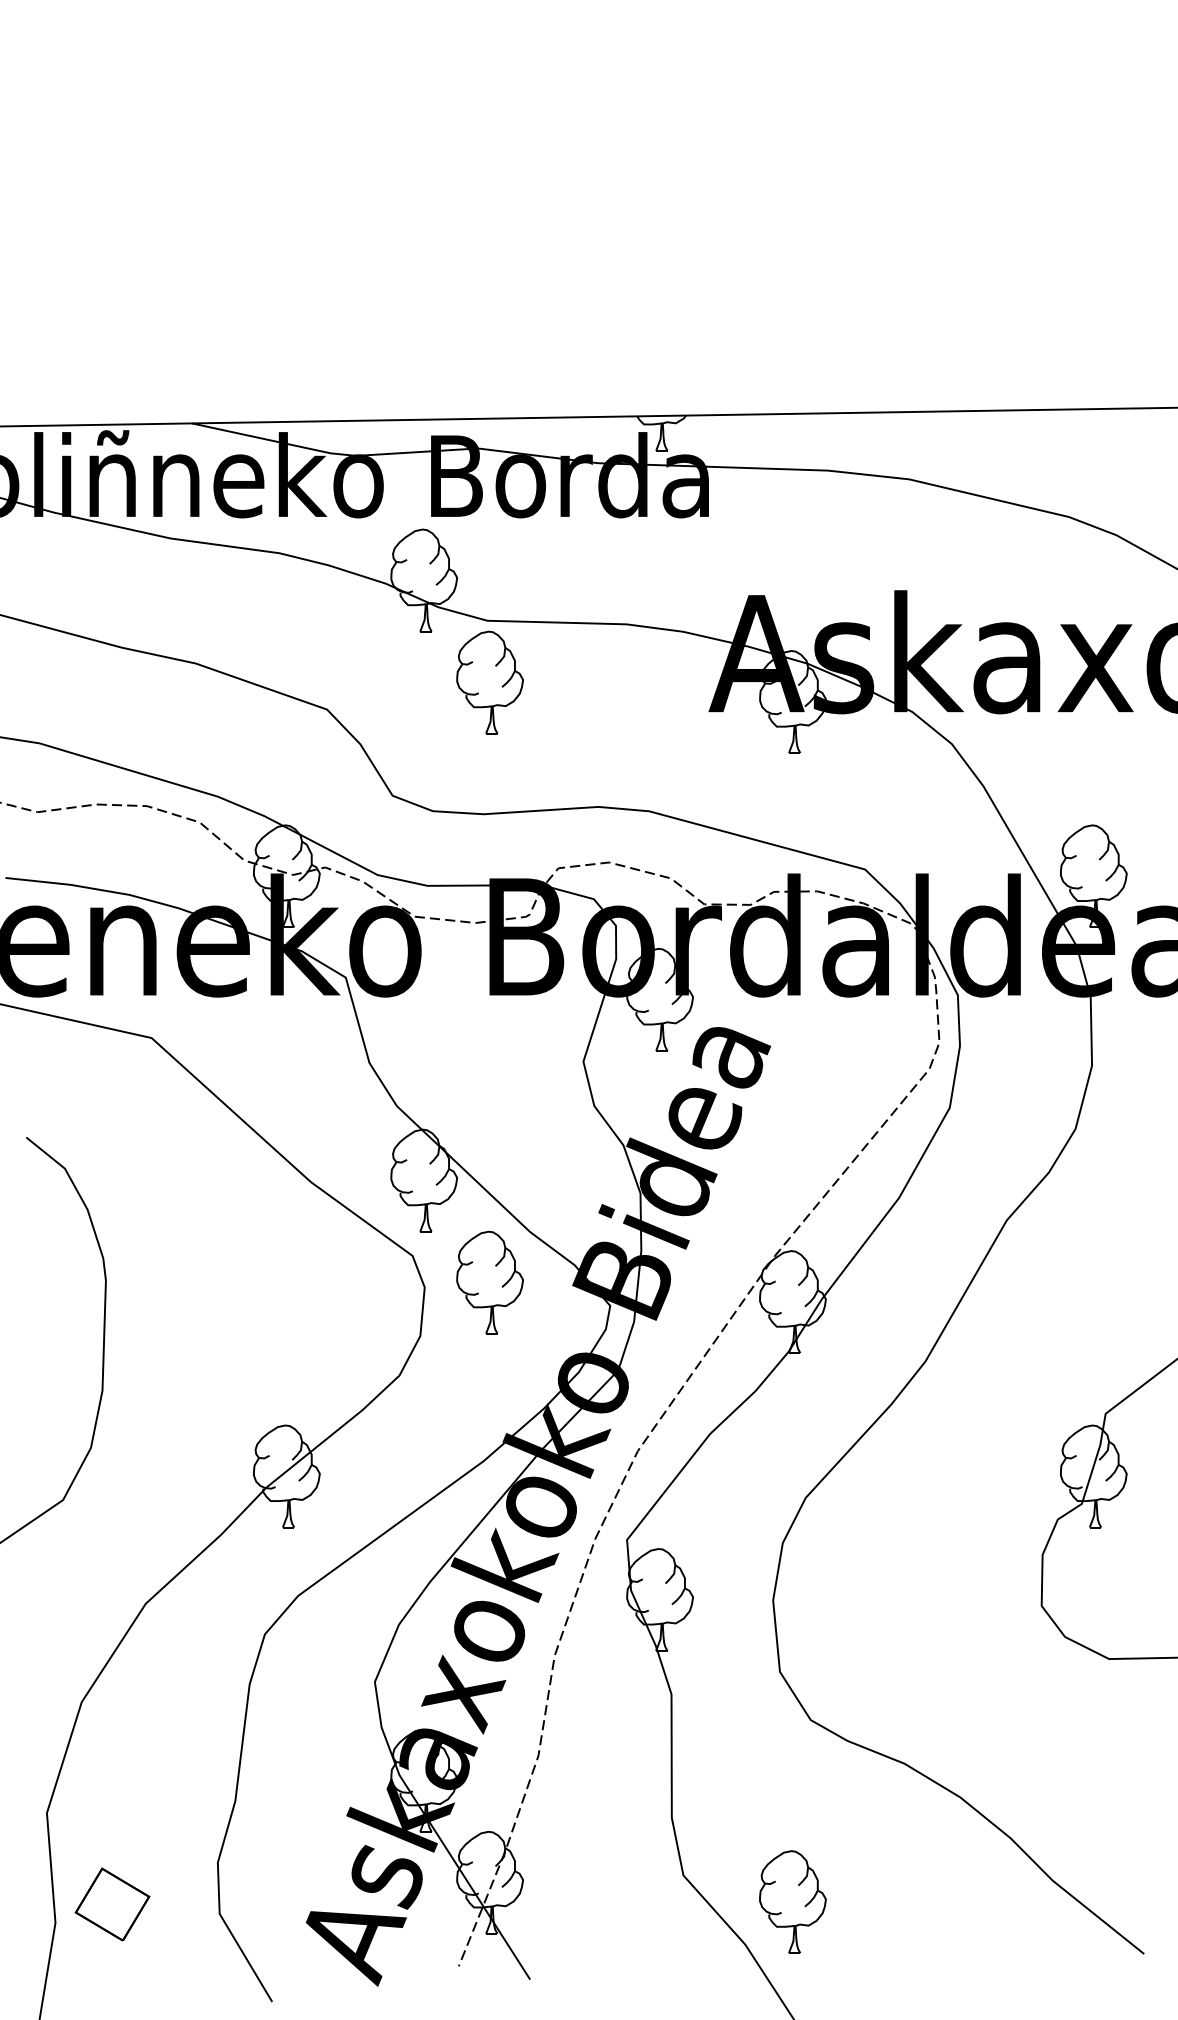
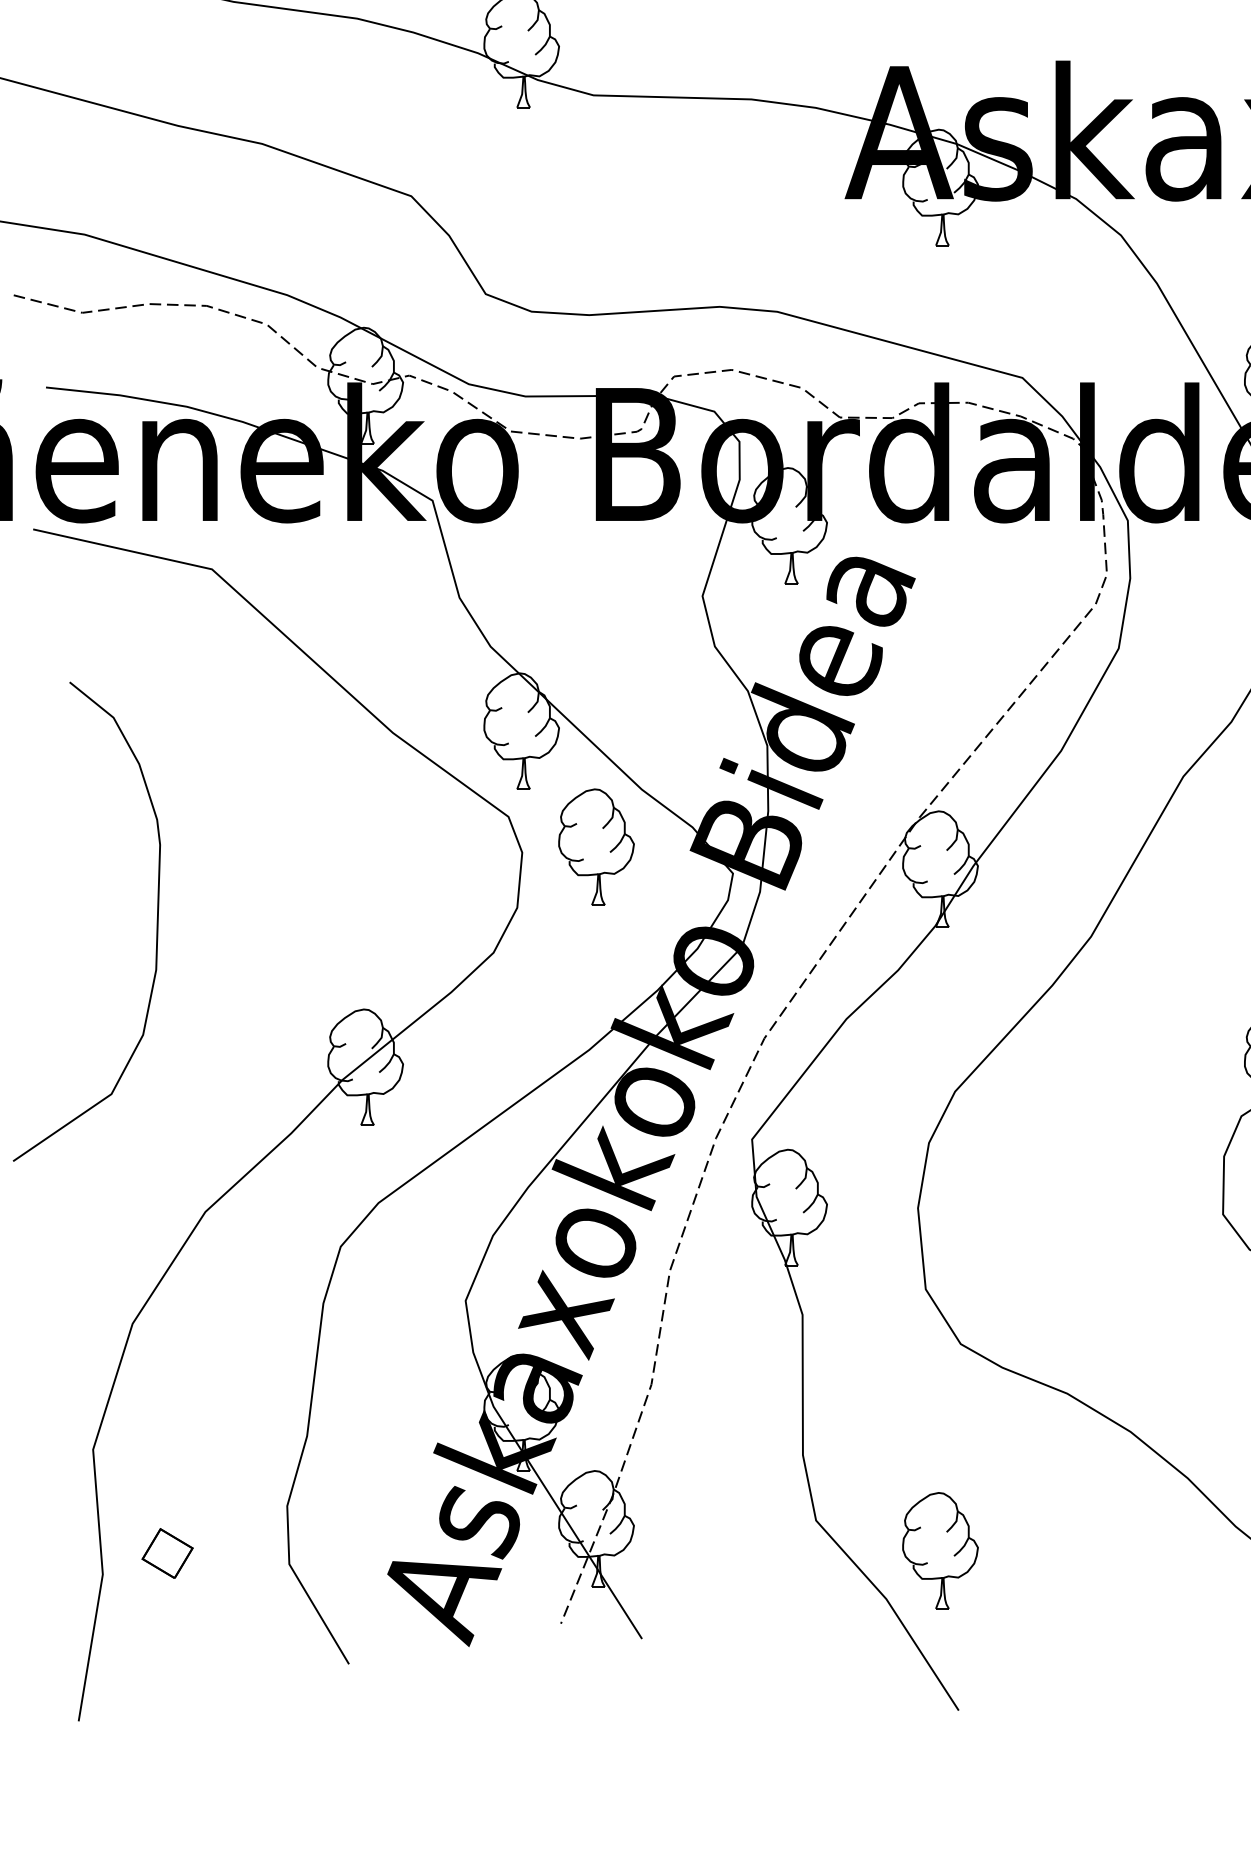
part: (489, 682) -> (595, 165), removed
part: (112, 1904) -> (167, 1553), size x0.6

